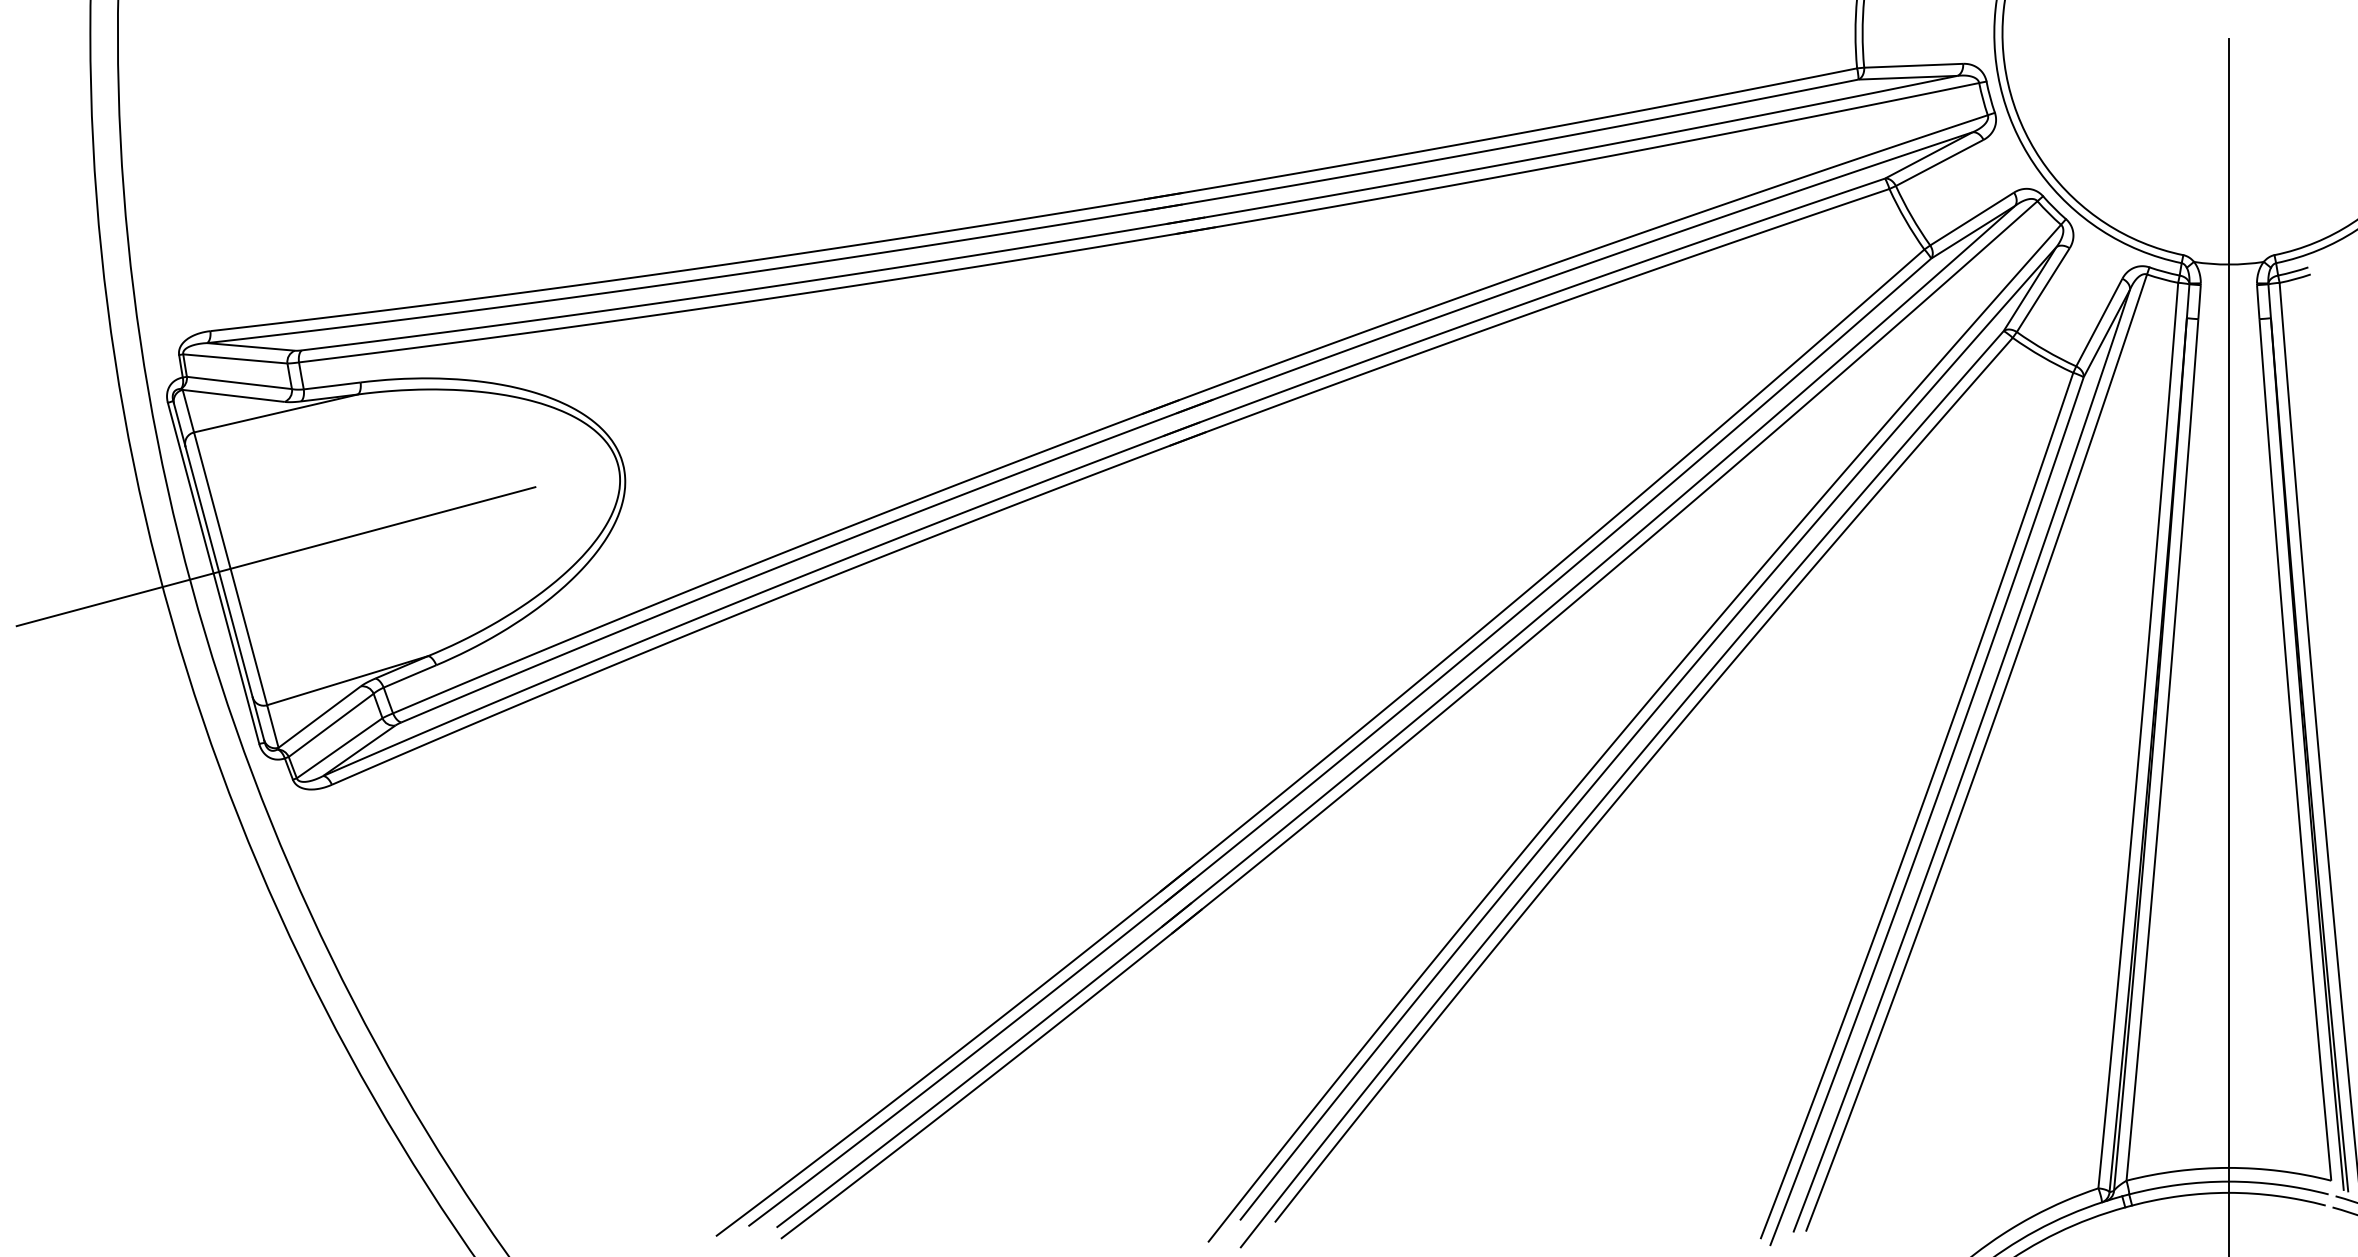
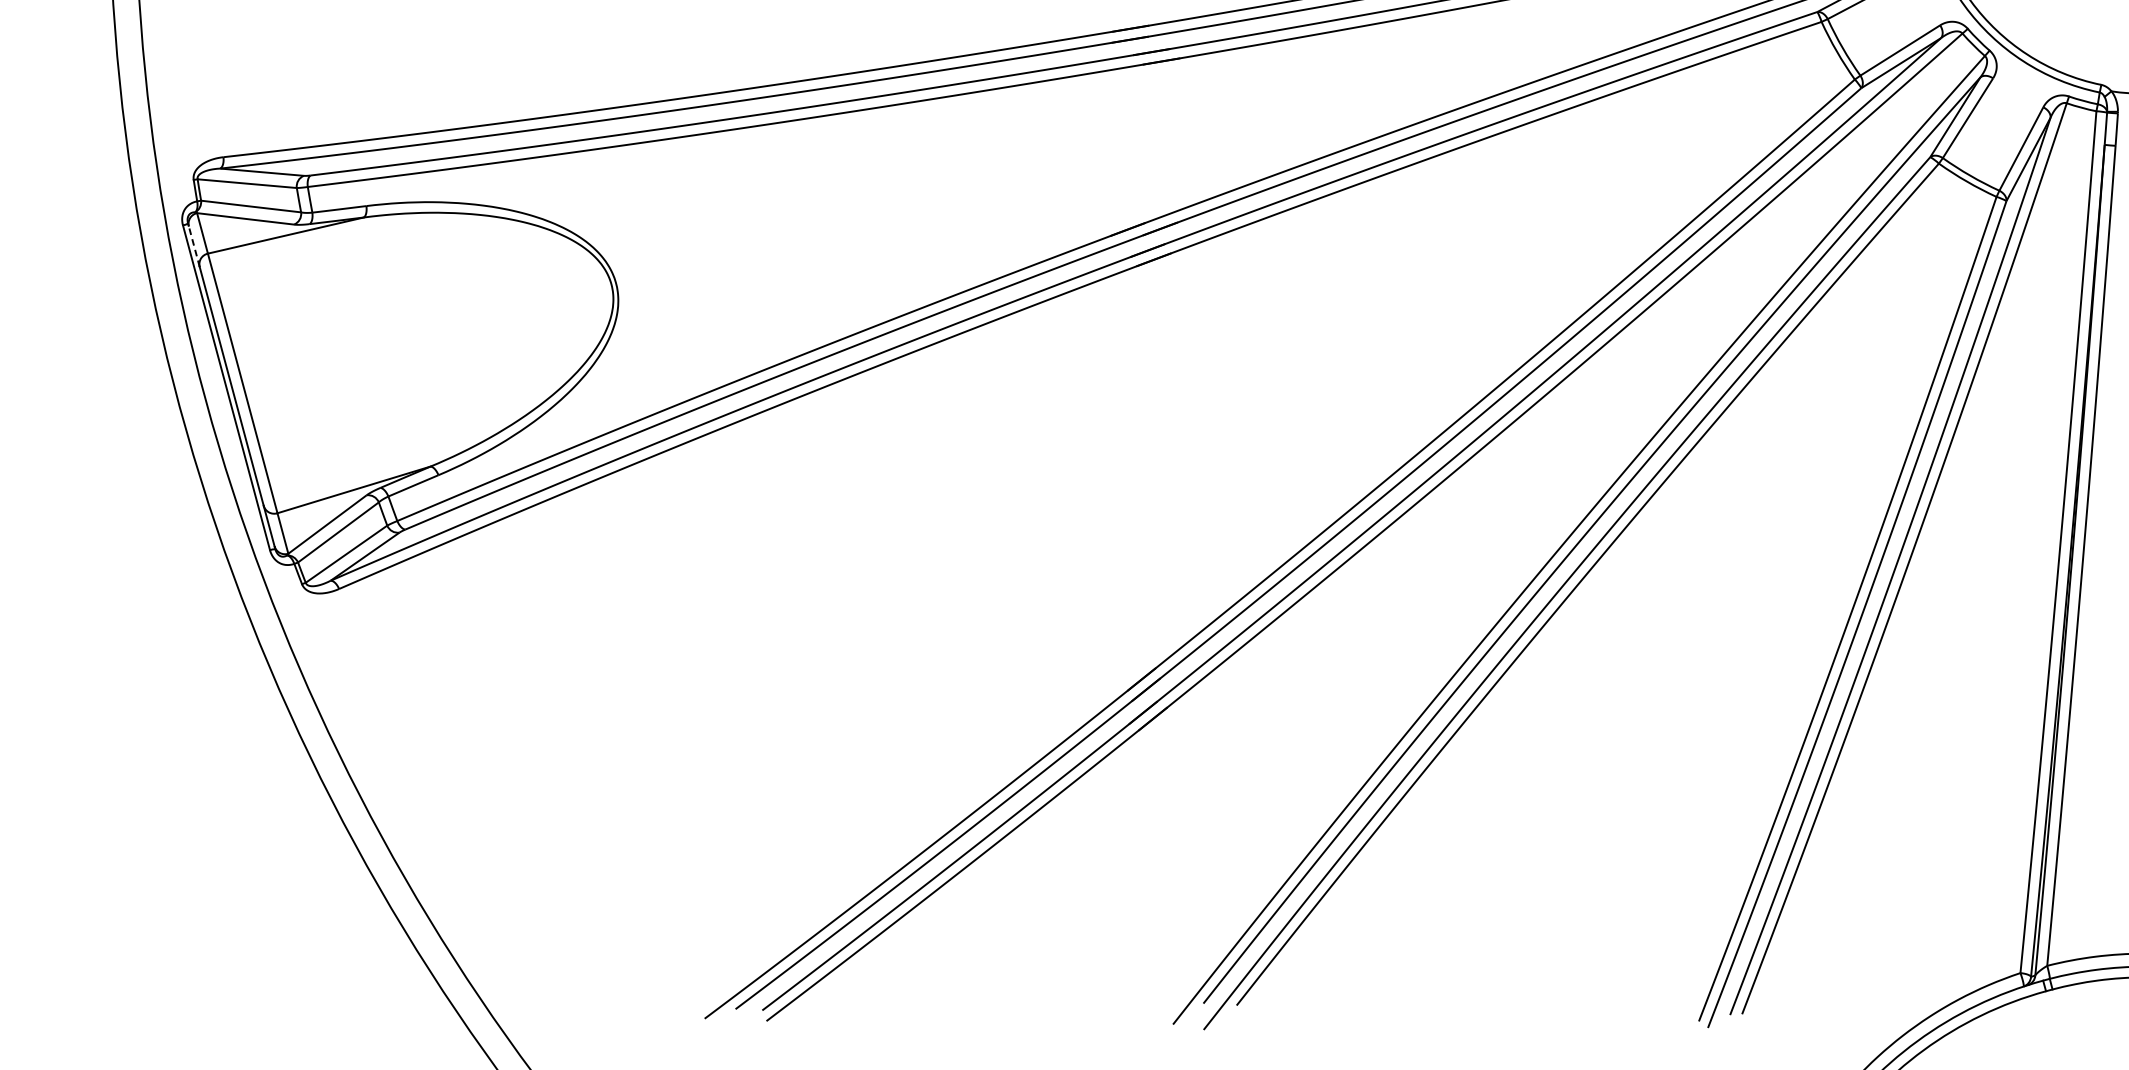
line: (179, 424) -> (194, 246), solid -> dashed
line: (275, 556) -> (285, 371), removed

